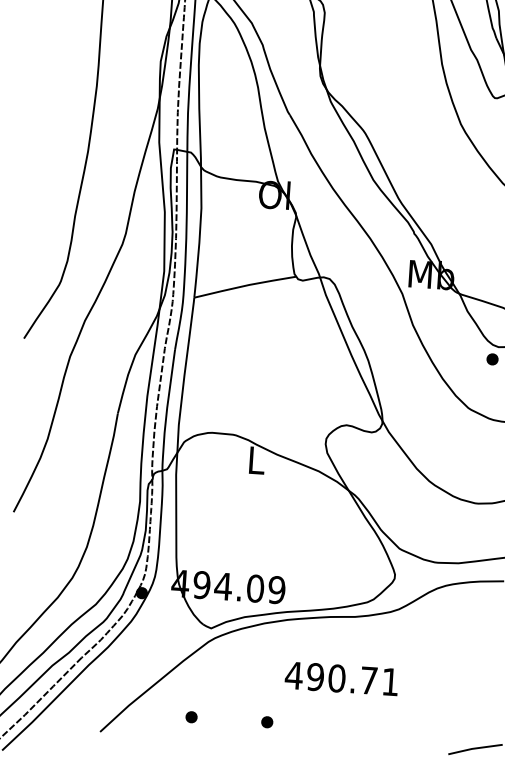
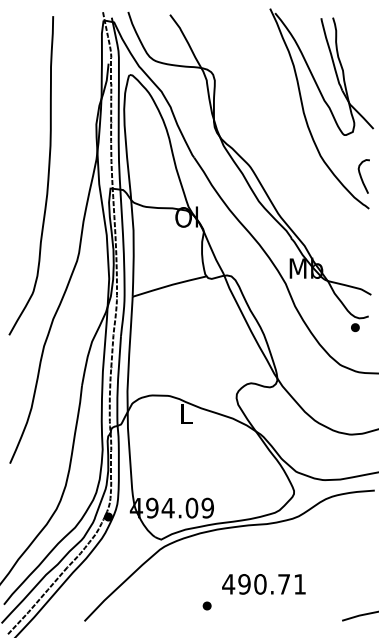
text: (341, 678) -> (263, 584), moved
part: (190, 716) -> (150, 605), removed

